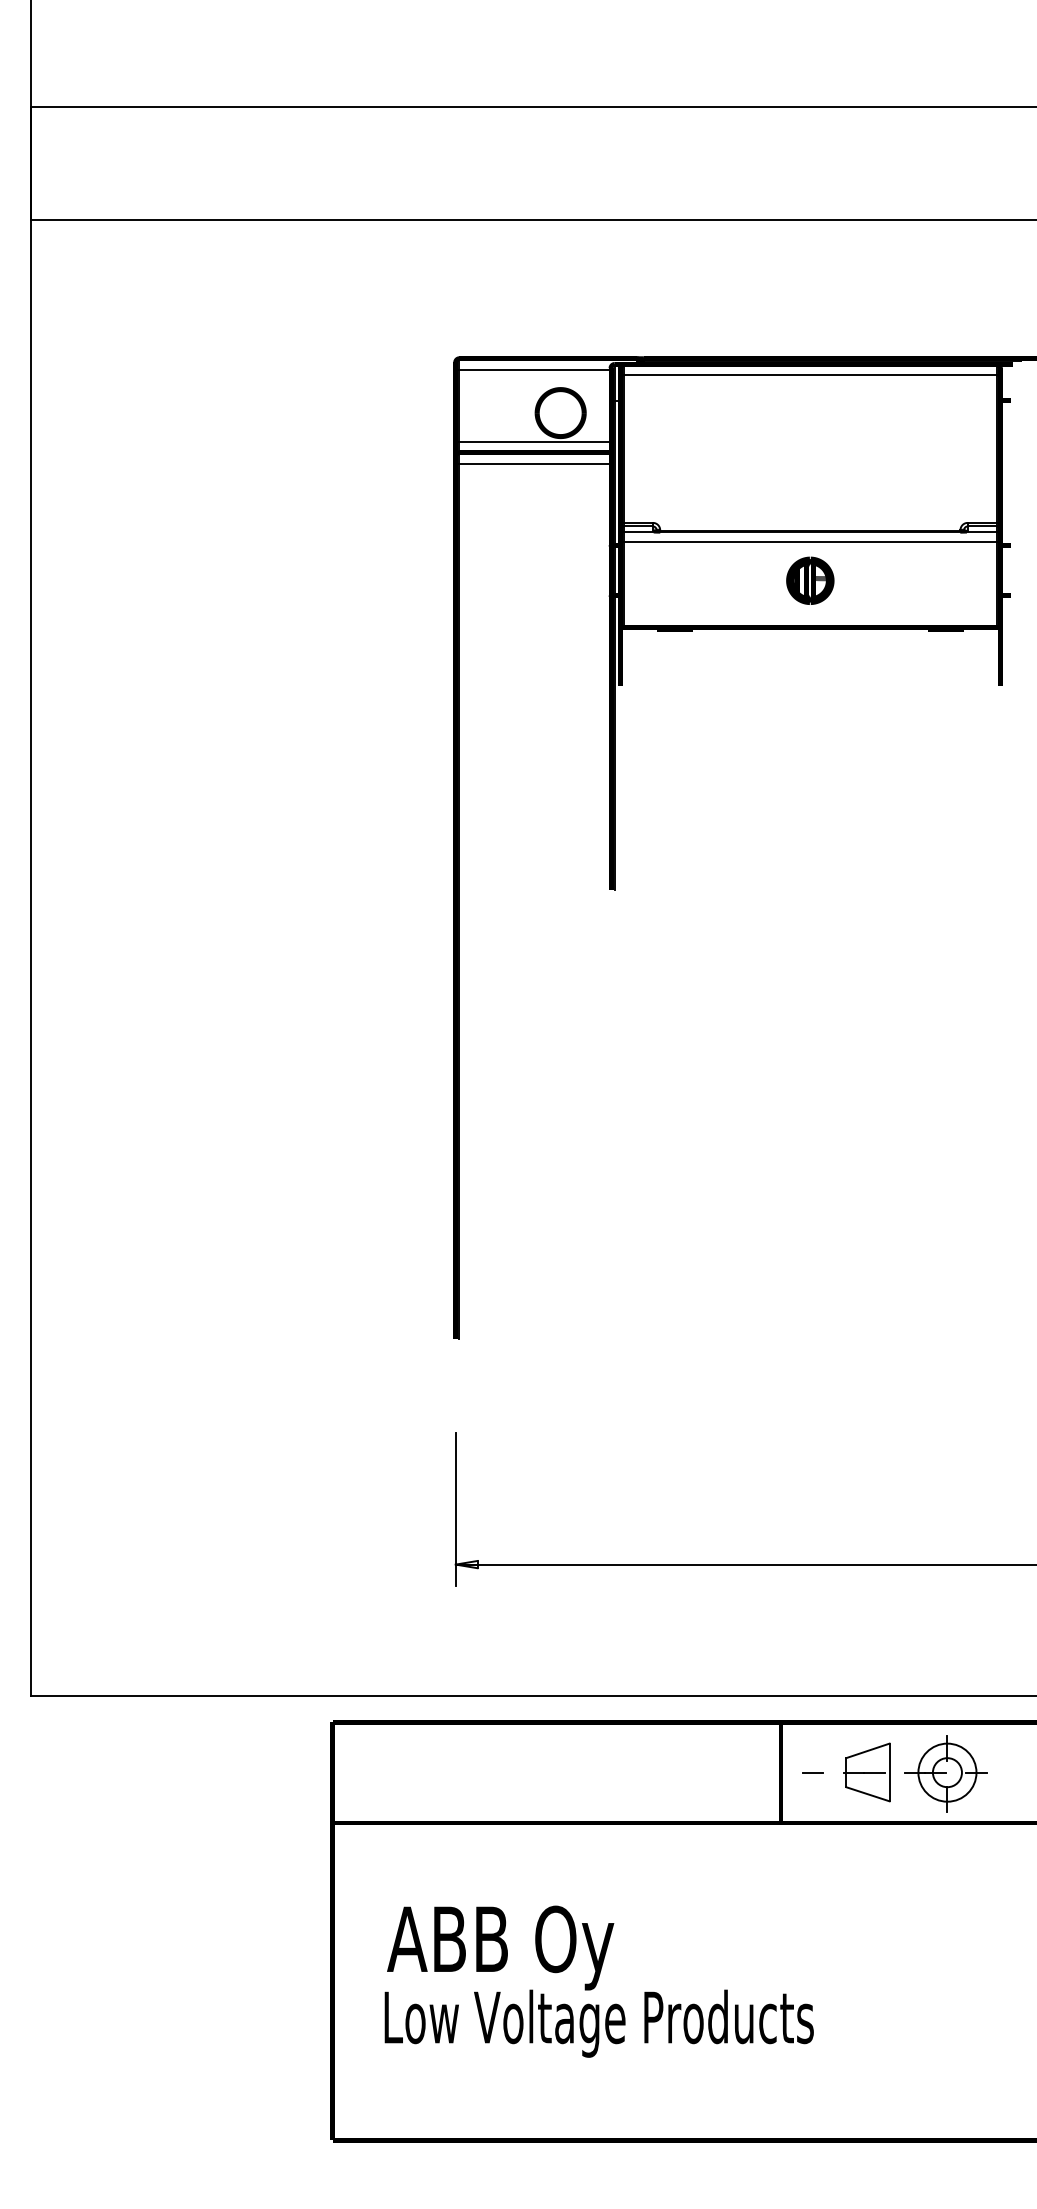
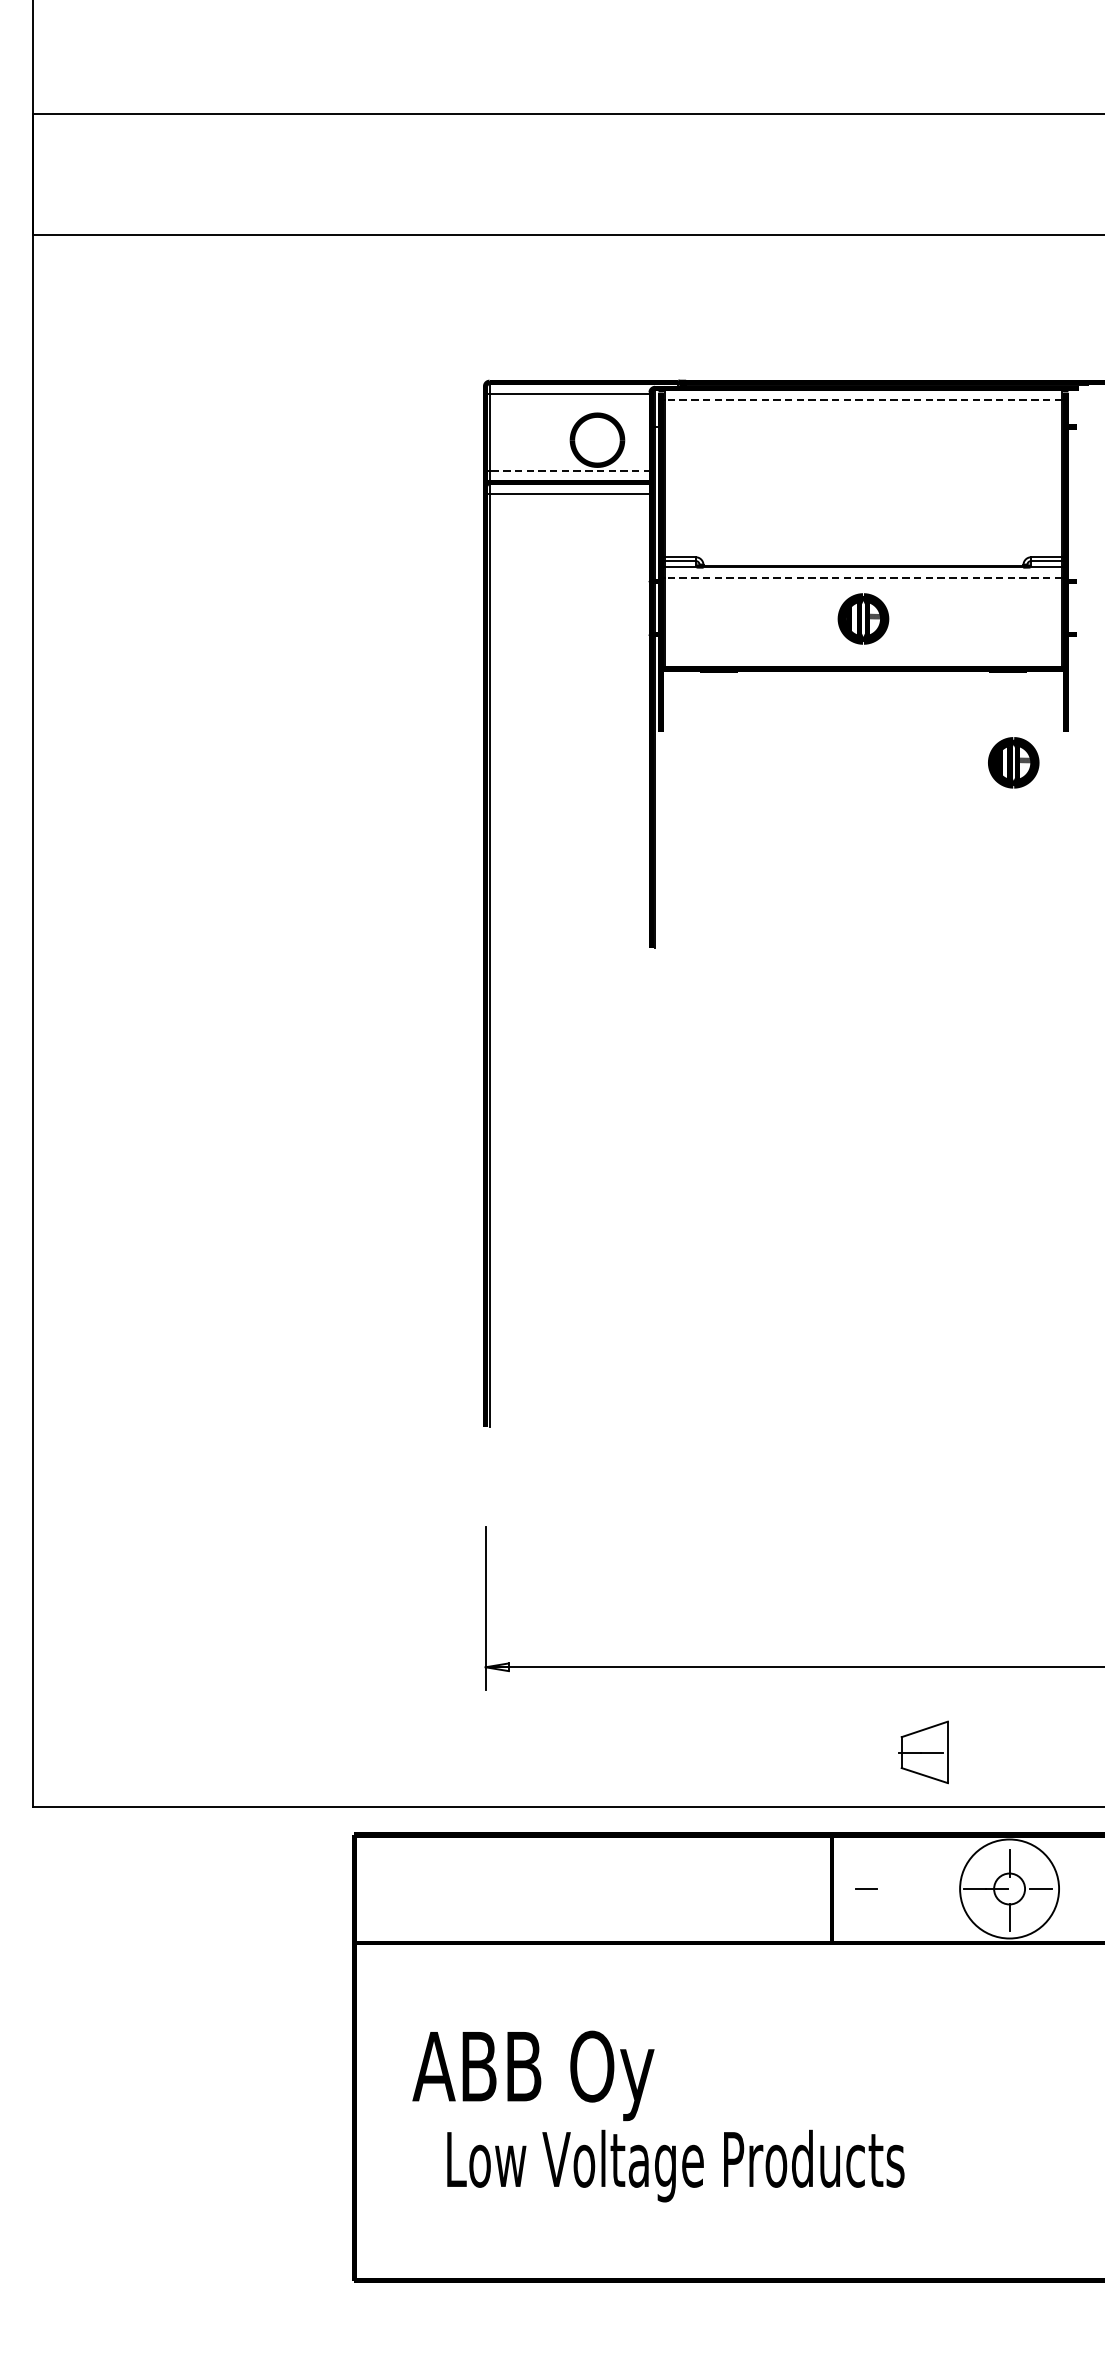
line: (809, 375) -> (862, 400), solid -> dashed
line: (535, 441) -> (570, 470), solid -> dashed
line: (809, 542) -> (862, 578), solid -> dashed
part: (951, 715) -> (1013, 762), added
part: (866, 1772) -> (923, 1752), moved
circle: (947, 1772) -> (1009, 1888), size x1.6
text: (598, 2023) -> (675, 2165), moved

